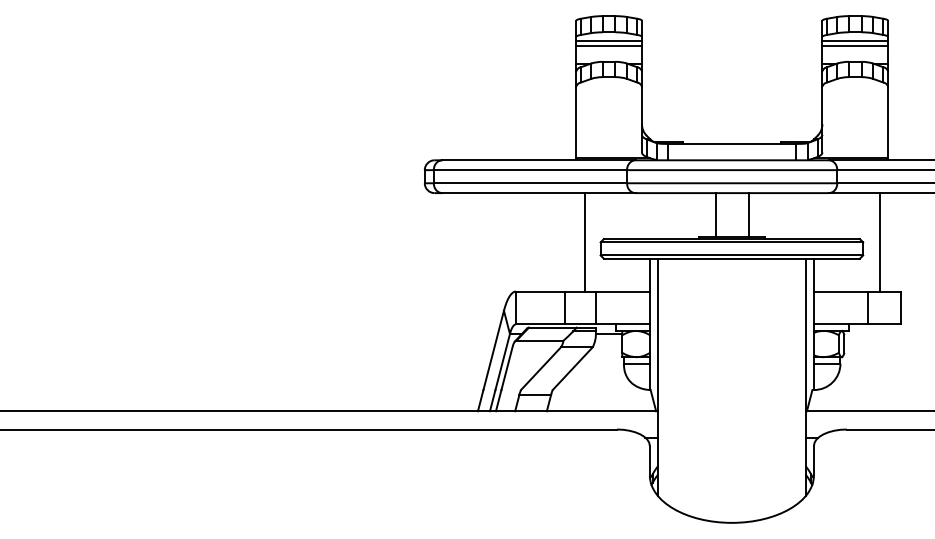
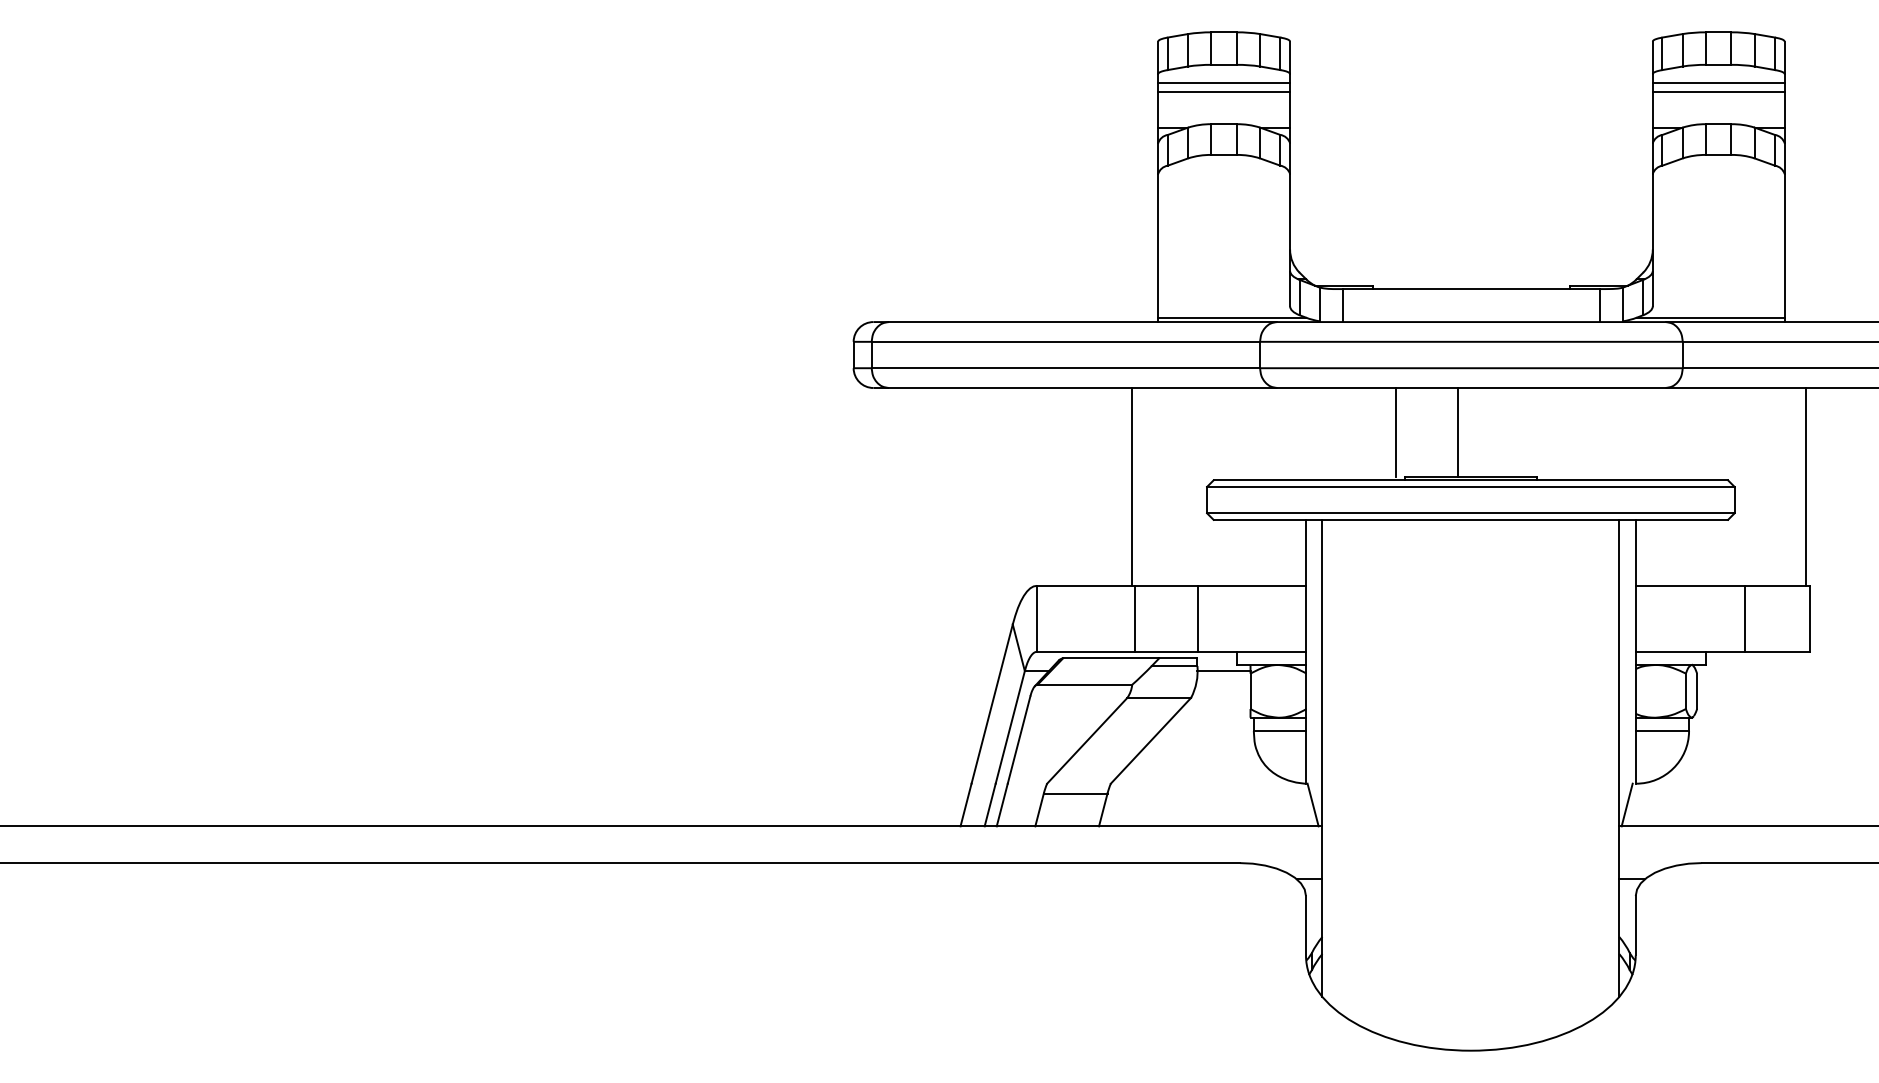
line: (715, 215) -> (1395, 432), moved
line: (748, 215) -> (1458, 432), moved
line: (584, 242) -> (1132, 487), moved
line: (879, 242) -> (1805, 487), moved

